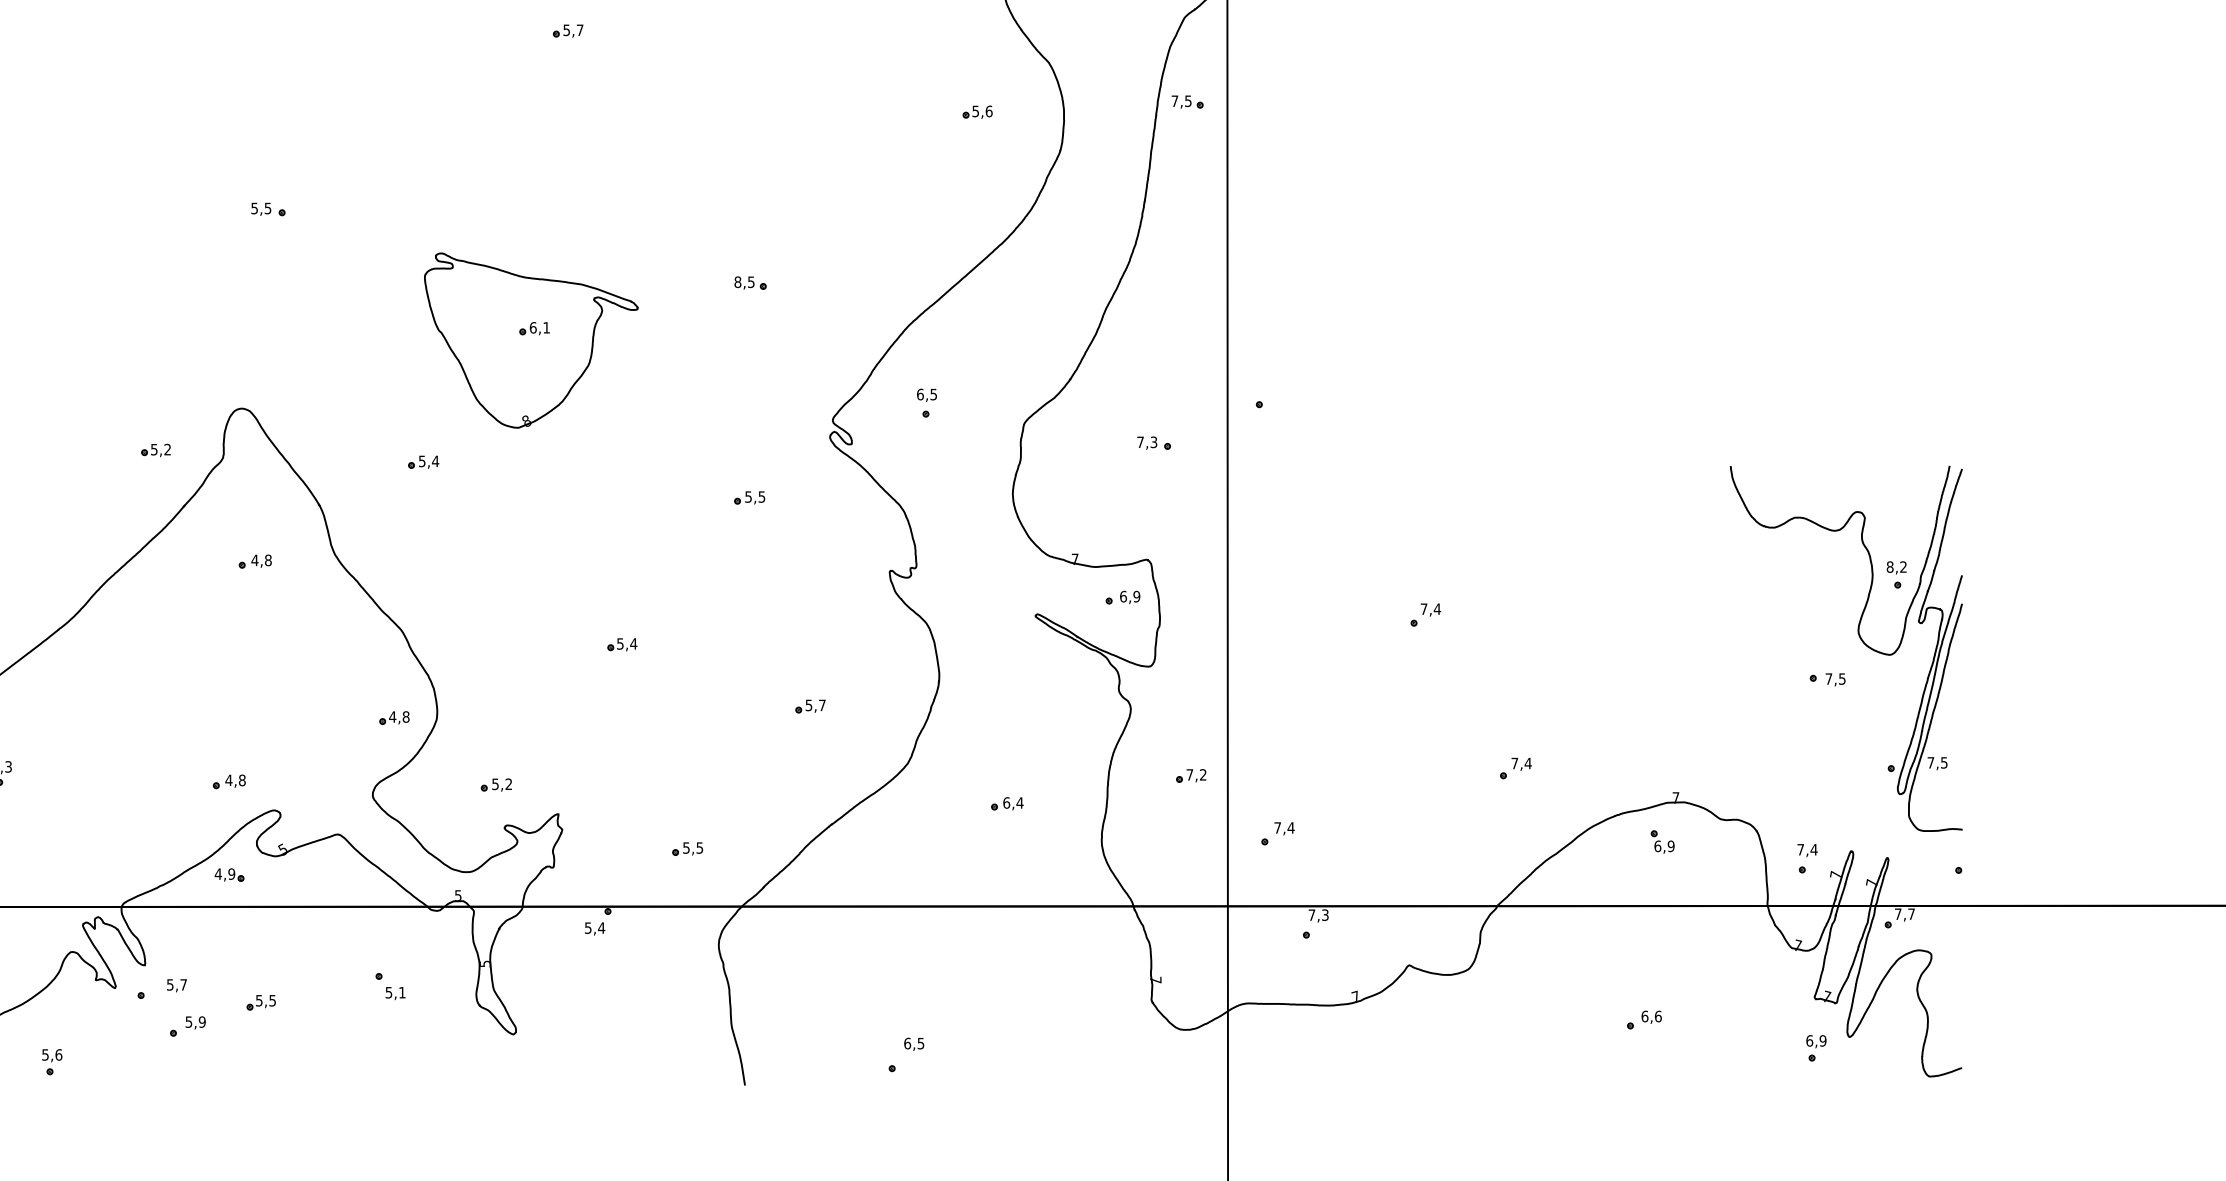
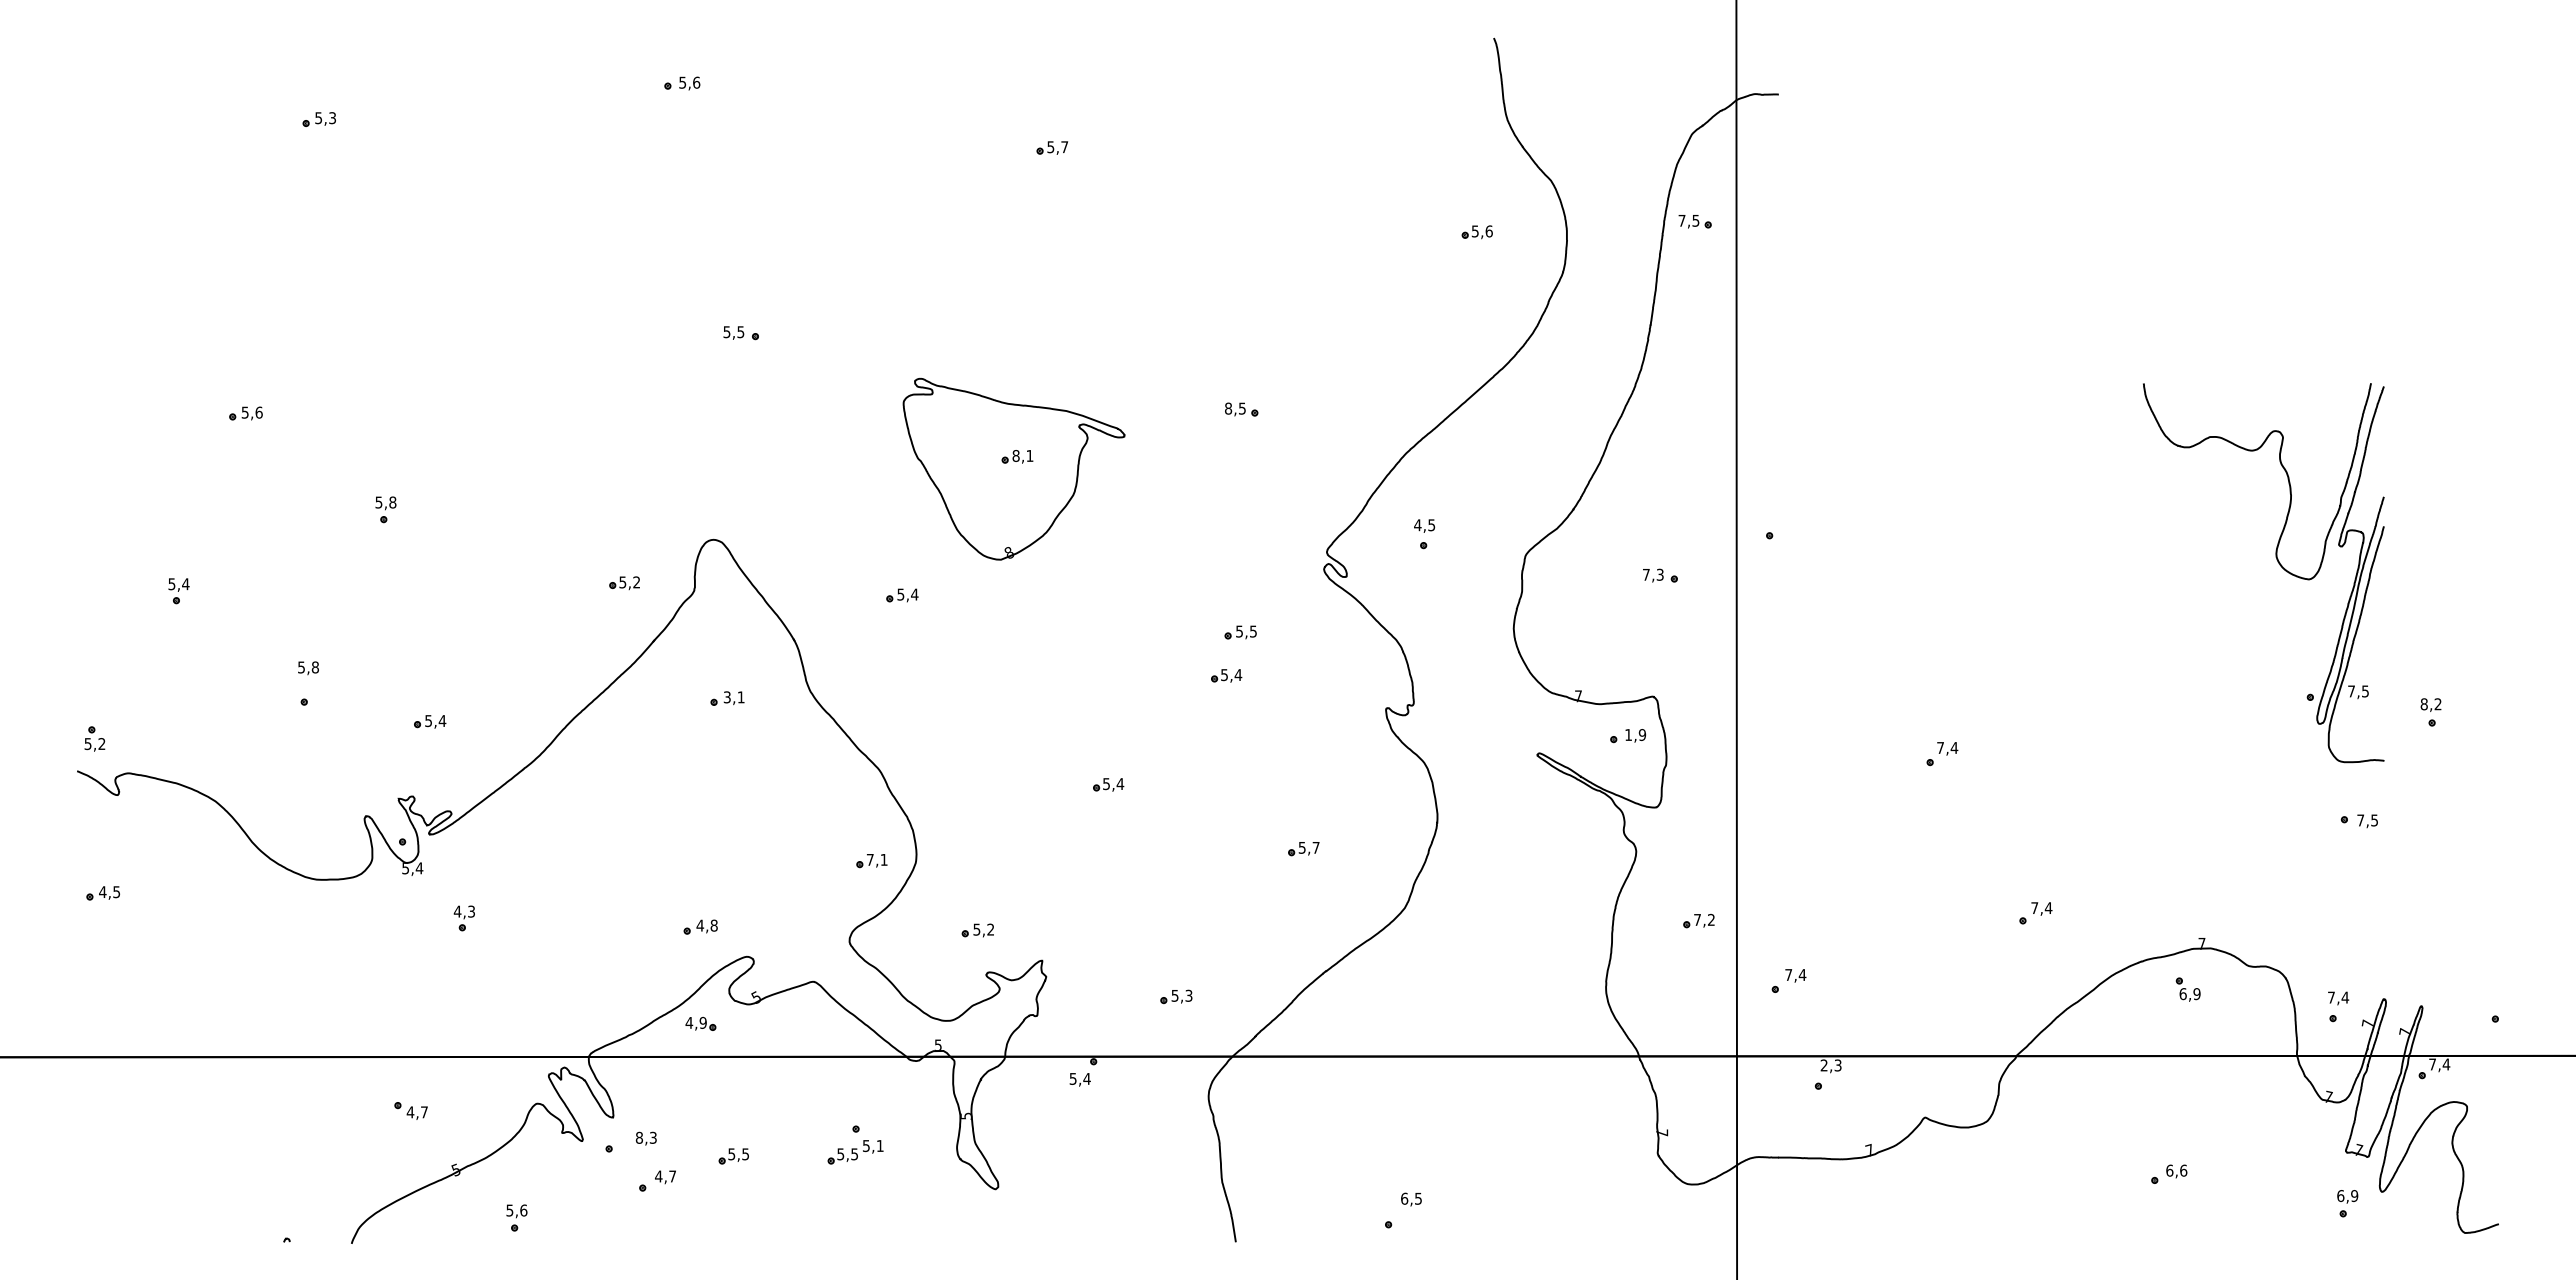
text: (532, 327) -> (1015, 455), 6,1 -> 8,1
text: (920, 394) -> (1417, 525), 6,5 -> 4,5
part: (736, 539) -> (1226, 675), added
text: (260, 560) -> (733, 697), 4,8 -> 3,1
text: (1123, 596) -> (1628, 734), 6,9 -> 1,9
part: (1859, 638) -> (2277, 562), moved
text: (398, 716) -> (876, 859), 4,8 -> 7,1
part: (1007, 803) -> (1508, 949), removed
text: (699, 846) -> (1188, 994), 5,5 -> 5,3
text: (1911, 914) -> (2446, 1064), 7,7 -> 7,4
text: (1311, 915) -> (1823, 1065), 7,3 -> 2,3
text: (176, 984) -> (645, 1137), 5,7 -> 8,3
part: (365, 1002) -> (842, 1156), added
text: (195, 1022) -> (665, 1176), 5,9 -> 4,7

